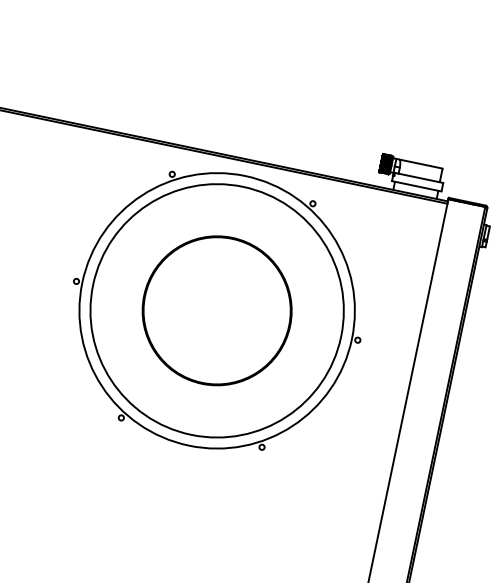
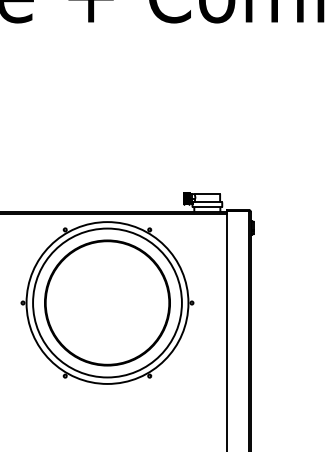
circle: (217, 309) -> (107, 302), size x1.43

